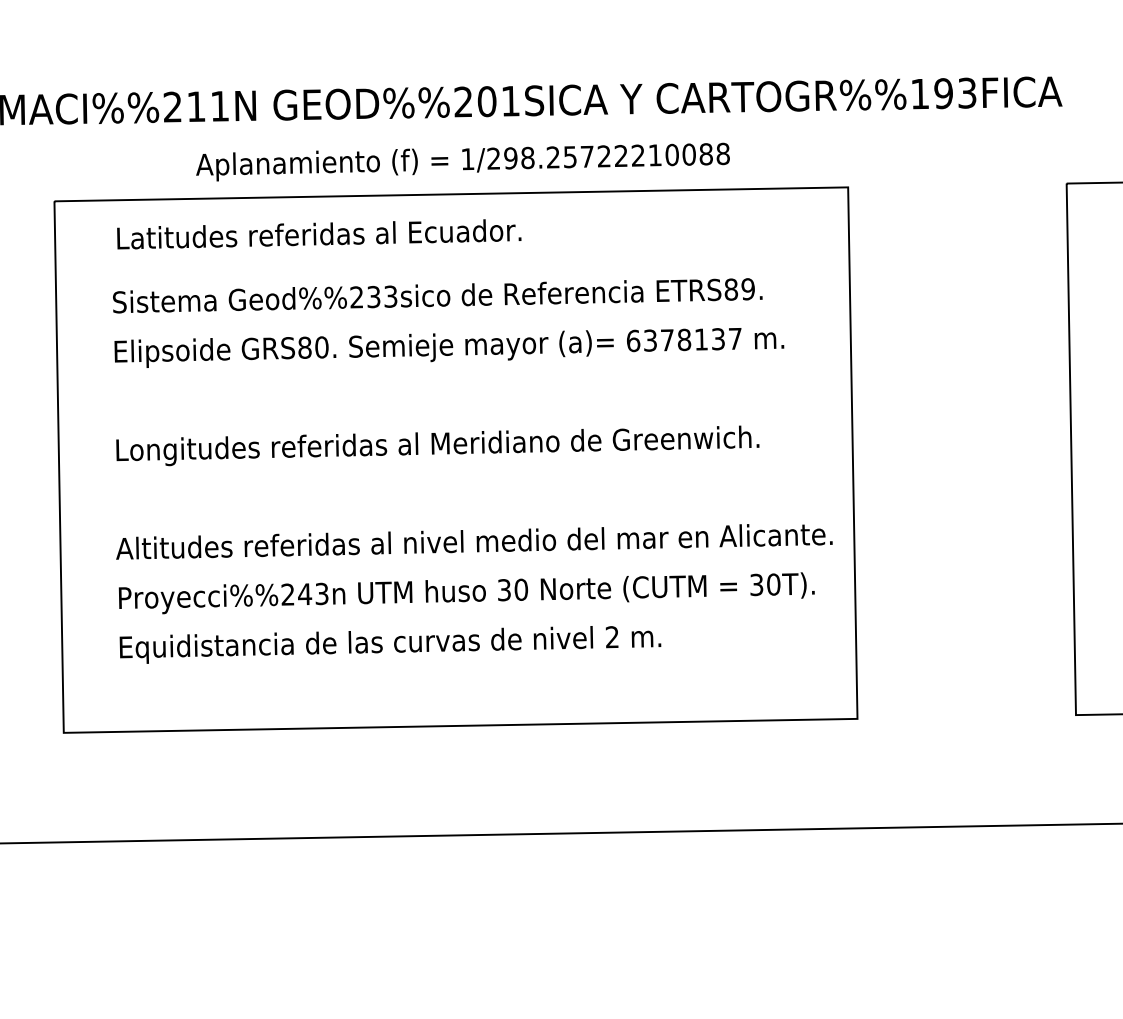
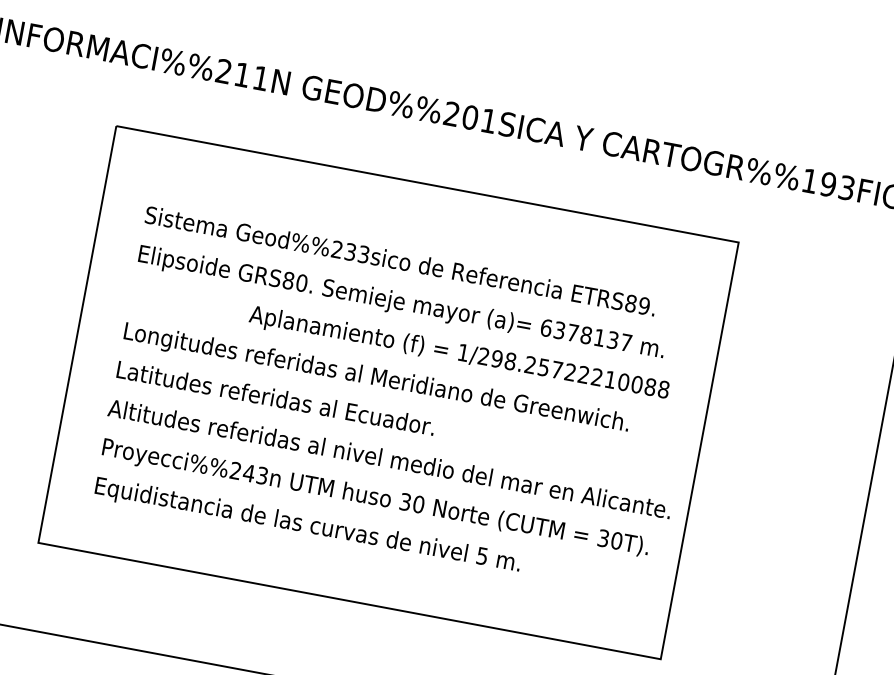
text: (462, 161) -> (458, 353), moved
text: (319, 234) -> (276, 398), moved
text: (611, 637) -> (481, 556), 2 -> 5

